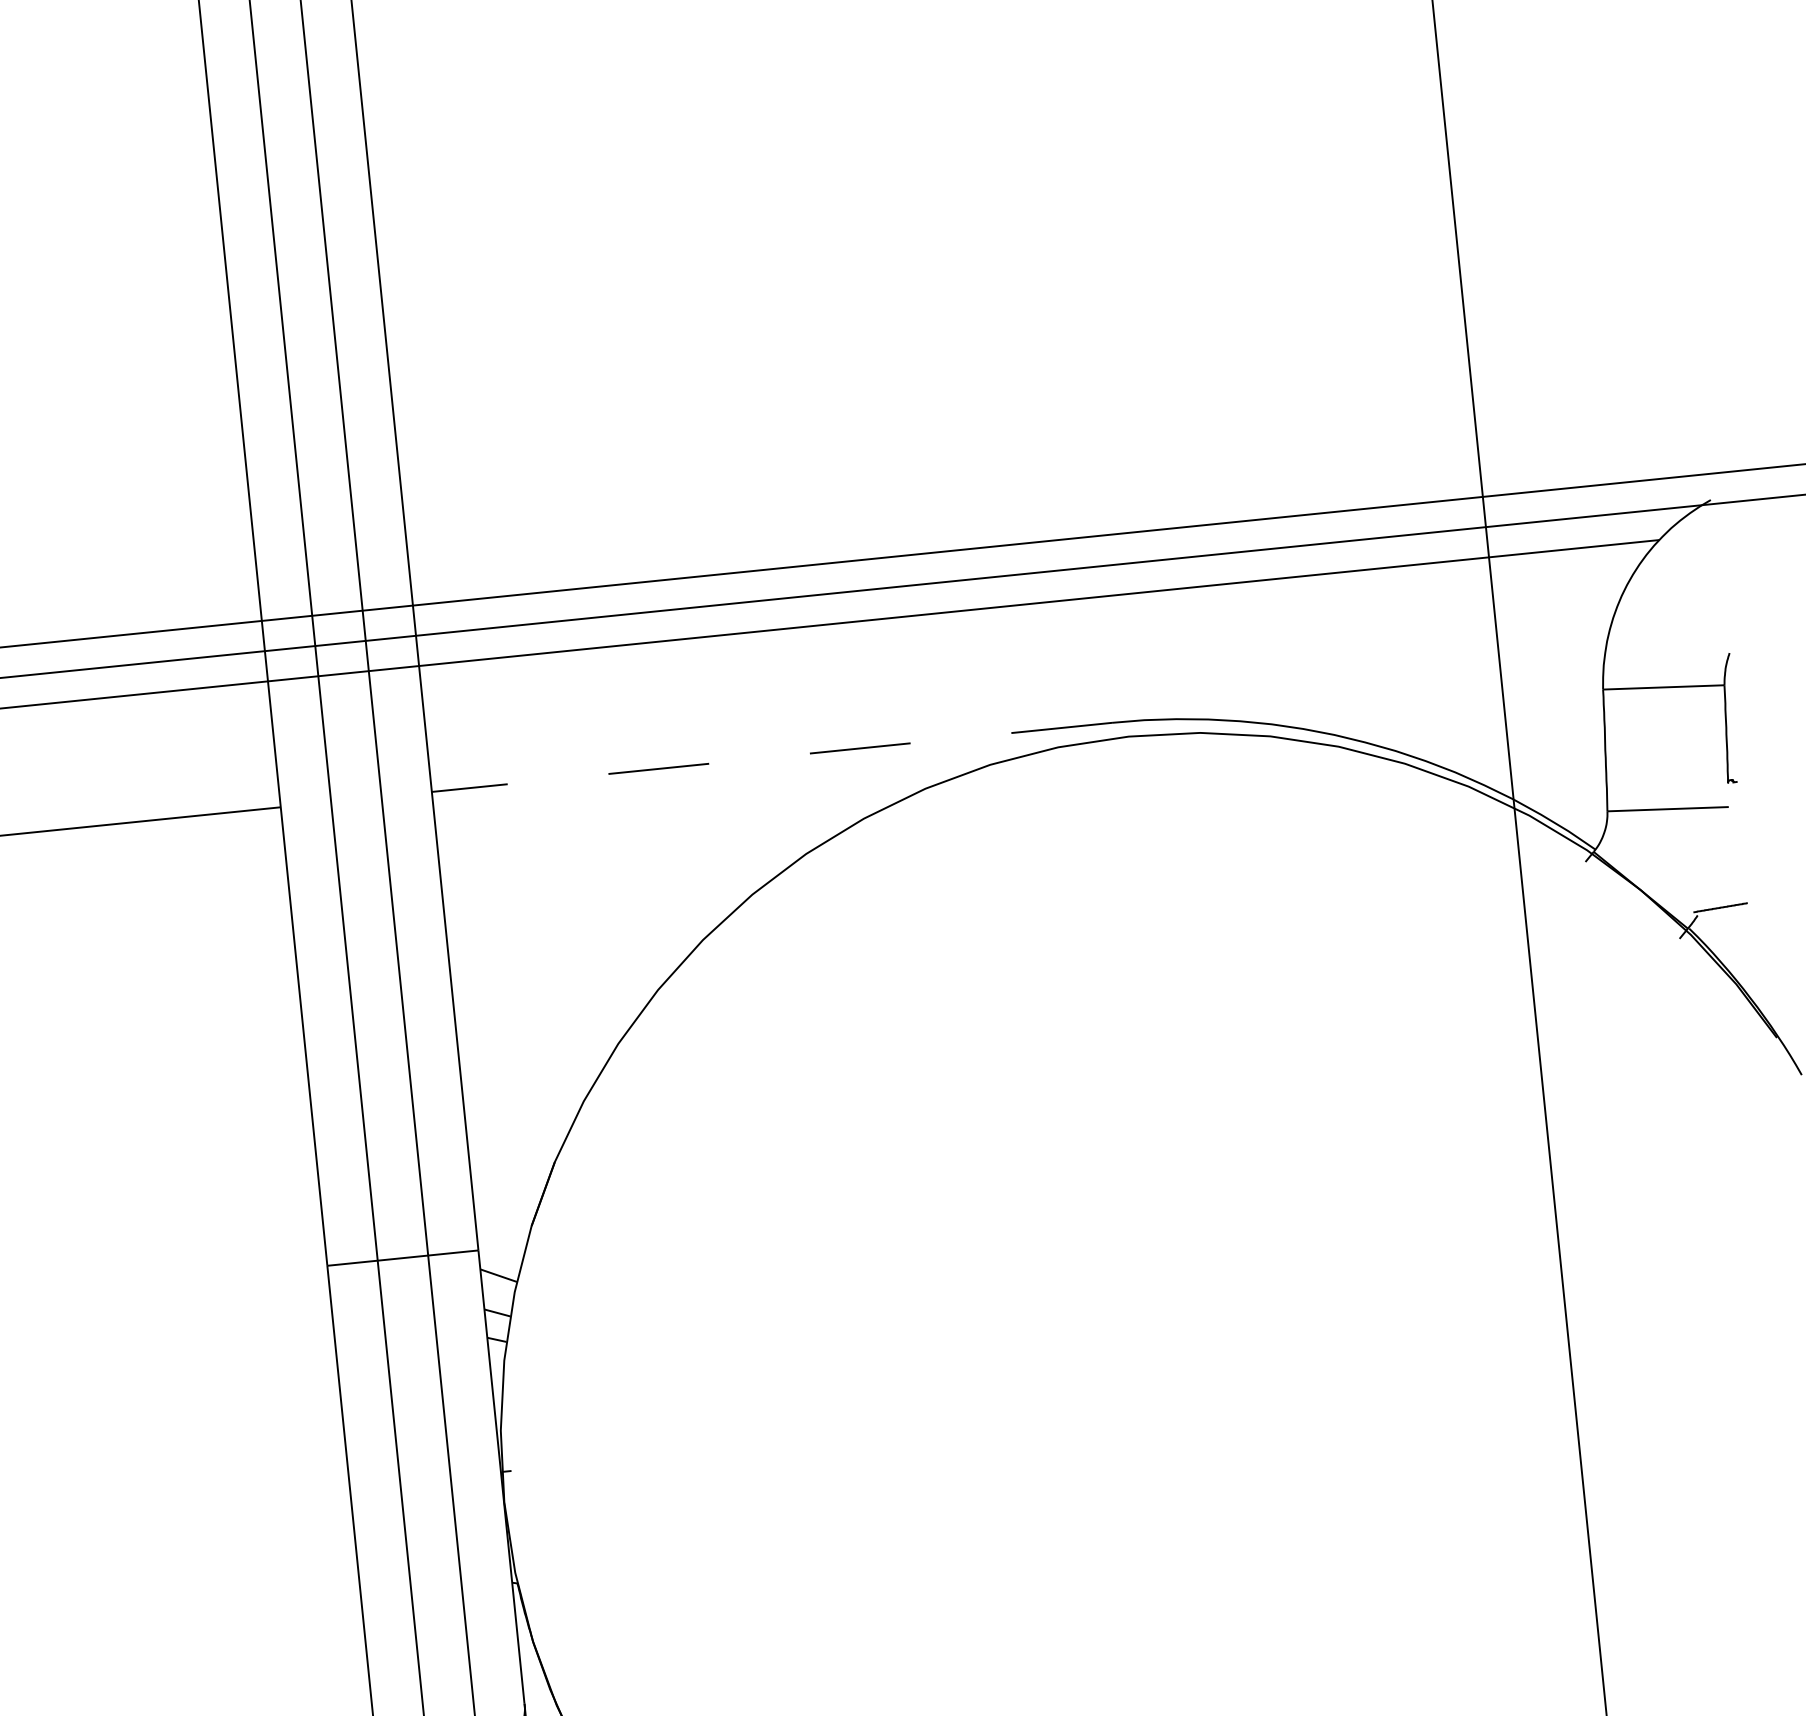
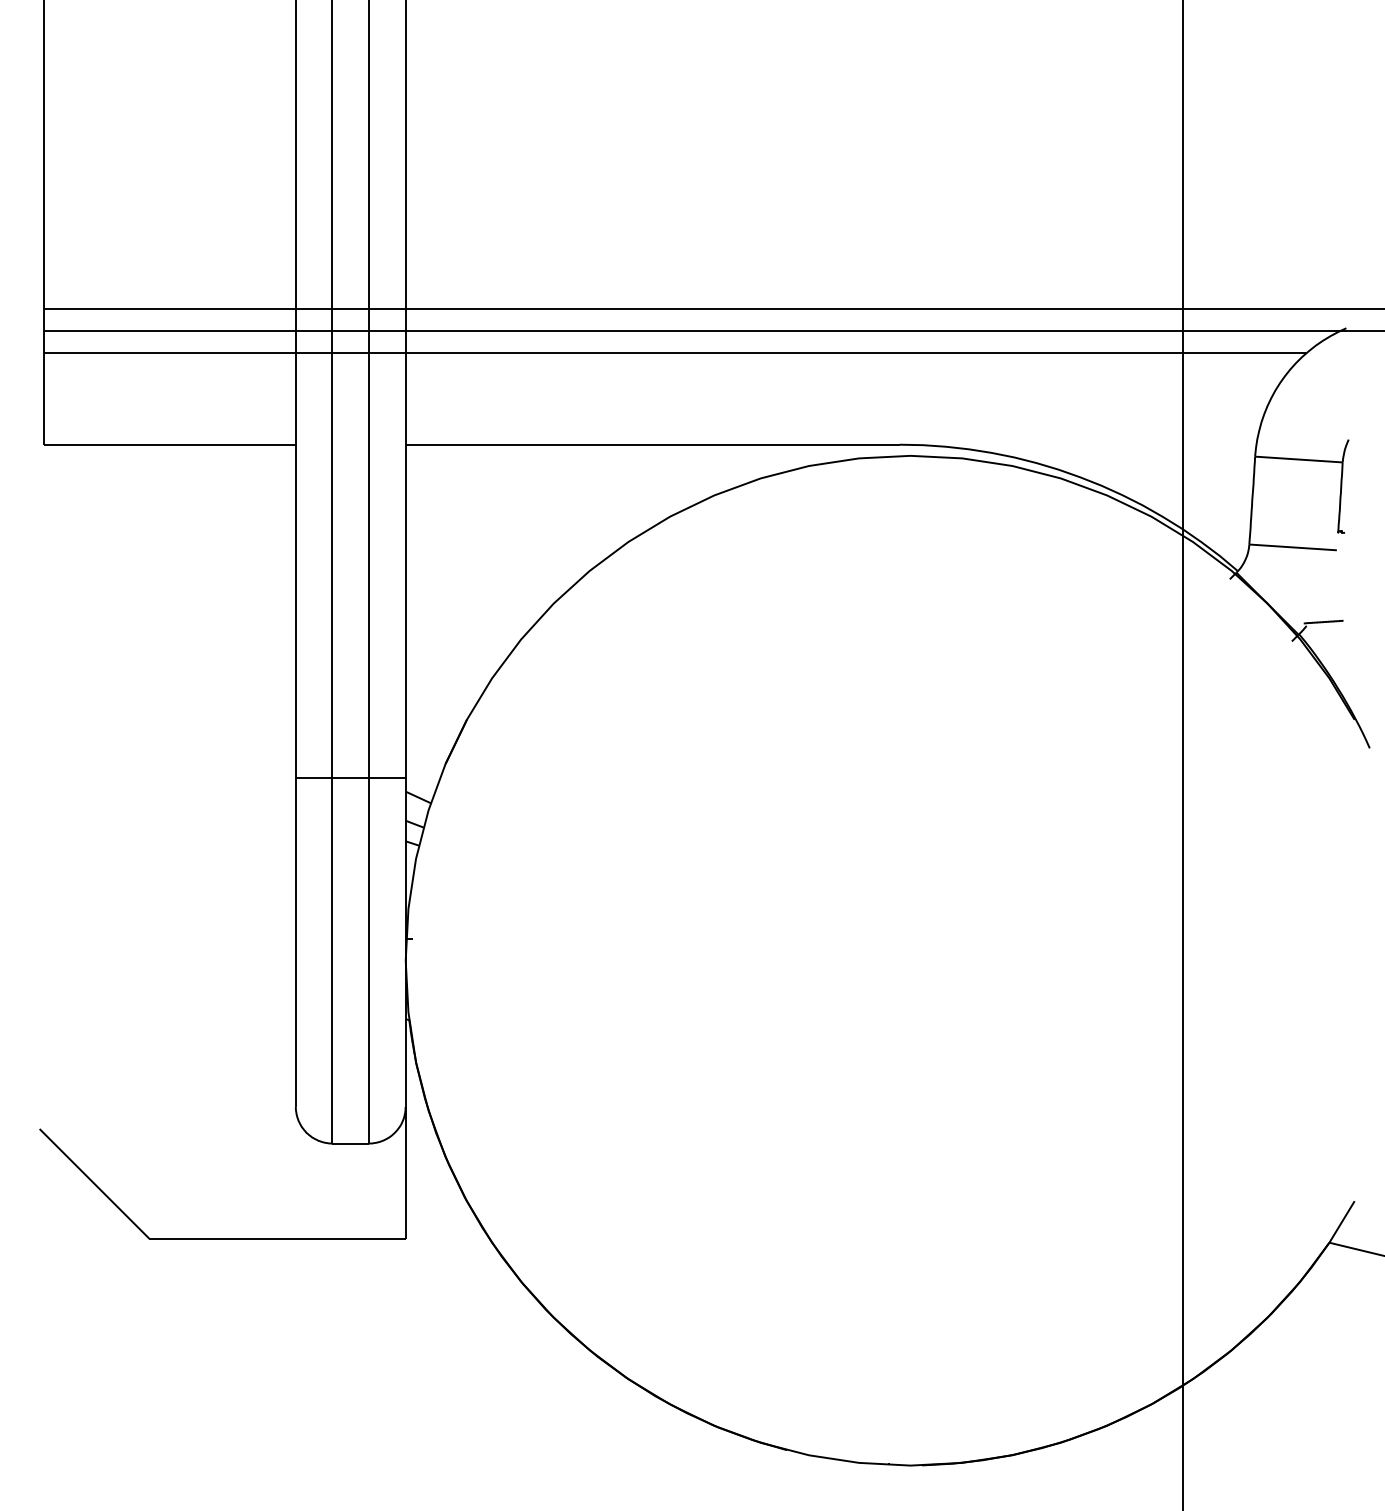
line: (771, 757) -> (652, 444), dashed -> solid

